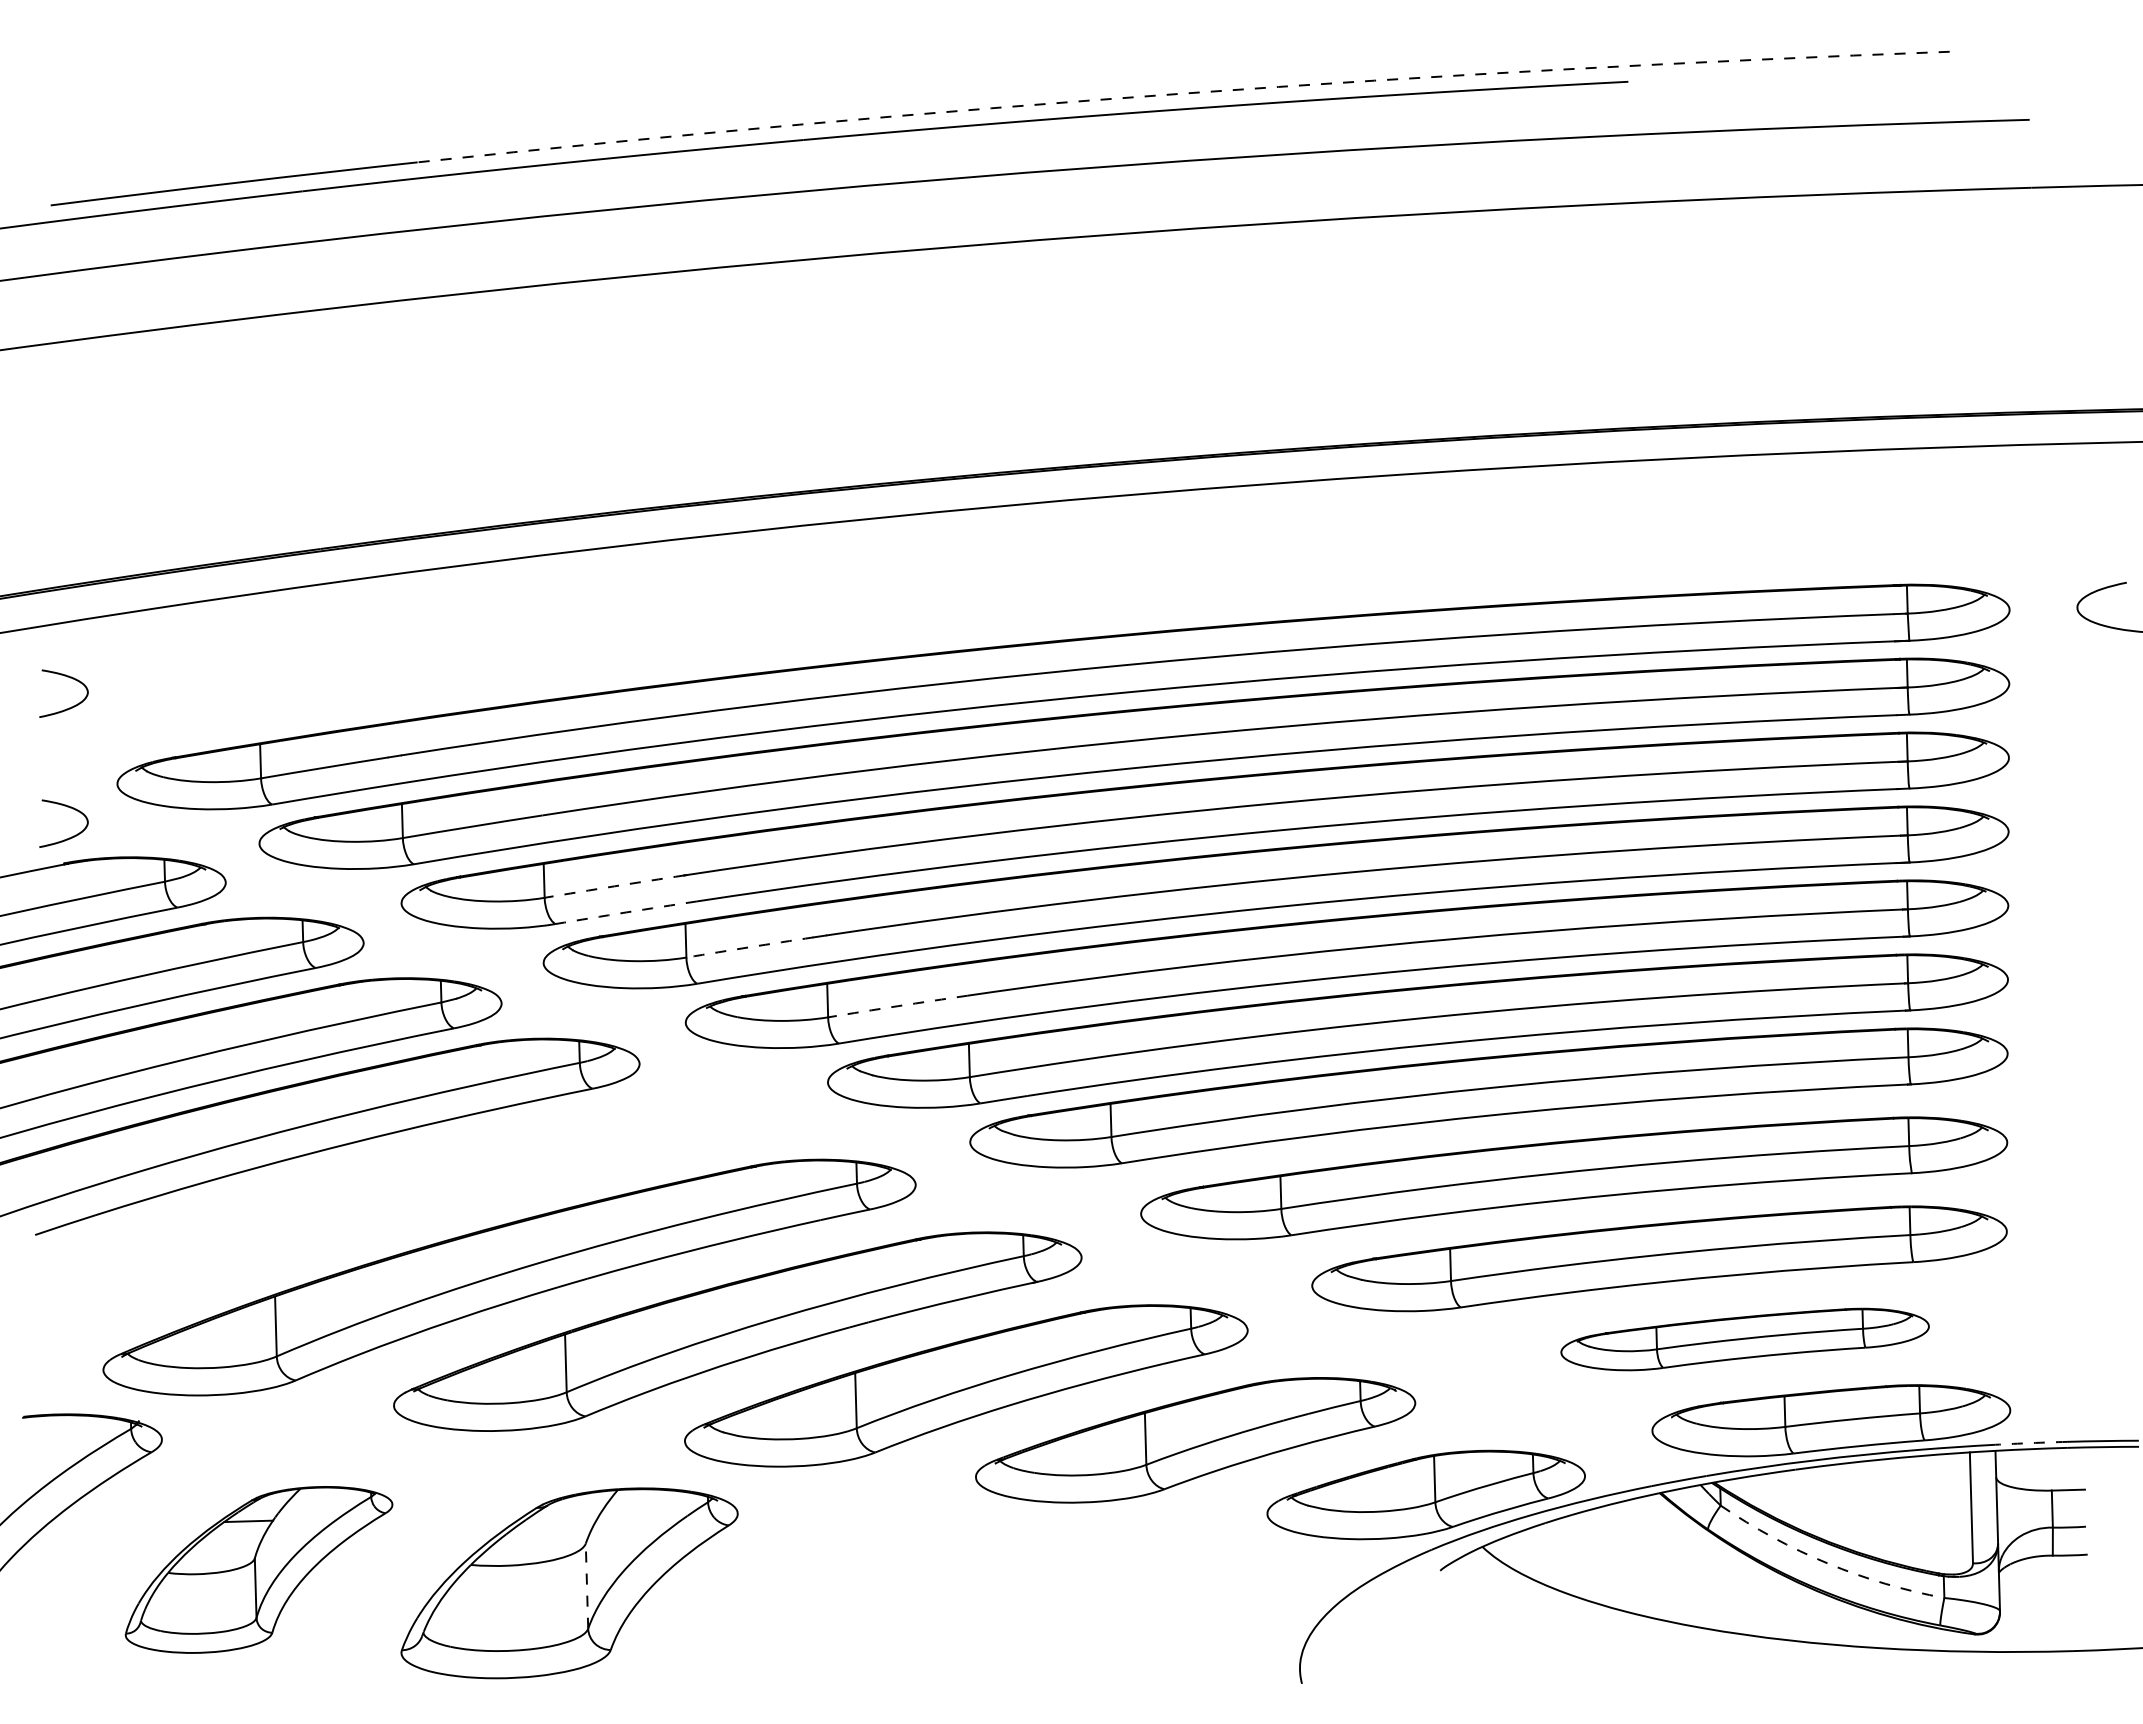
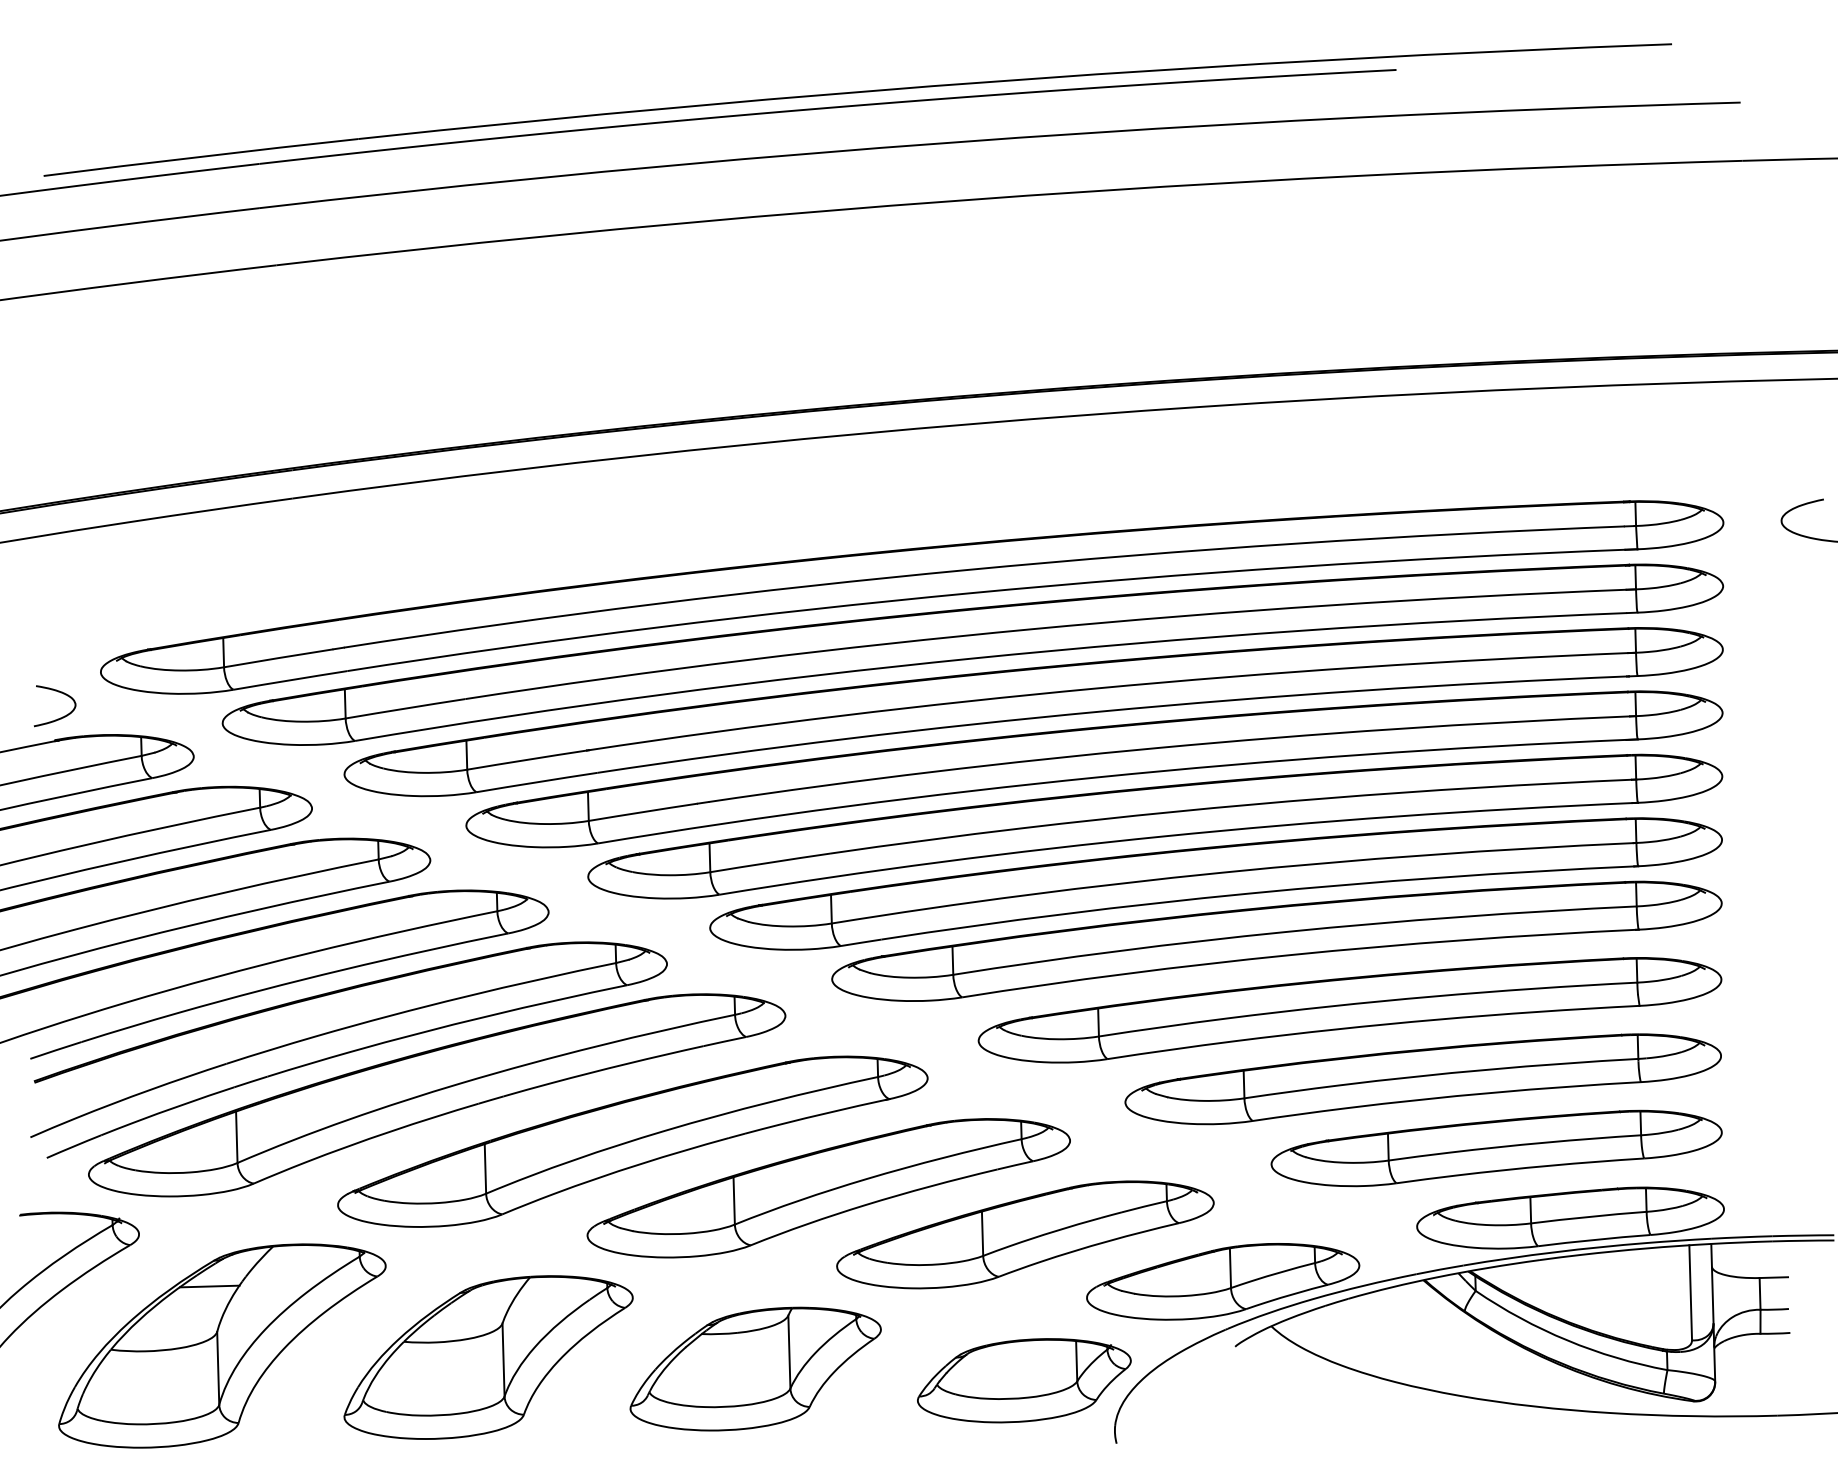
arc: (1182, 93) -> (1014, 80), dashed -> solid
curve: (69, 707) -> (59, 606), removed
arc: (614, 886) -> (527, 760), dashed -> solid
arc: (626, 912) -> (537, 782), dashed -> solid
arc: (749, 947) -> (642, 812), dashed -> solid
arc: (897, 1006) -> (769, 862), dashed -> solid
part: (406, 1224) -> (348, 1049), added
part: (1744, 1339) -> (1496, 1148), size x1.43
arc: (2031, 1443) -> (1742, 1237), dashed -> solid
arc: (1827, 1563) -> (1567, 1340), dashed -> solid
part: (258, 1569) -> (221, 1345), size x1.43
line: (587, 1586) -> (503, 1360), dashed -> solid
part: (880, 1596) -> (755, 1368), added
part: (1194, 1609) -> (1024, 1379), added

